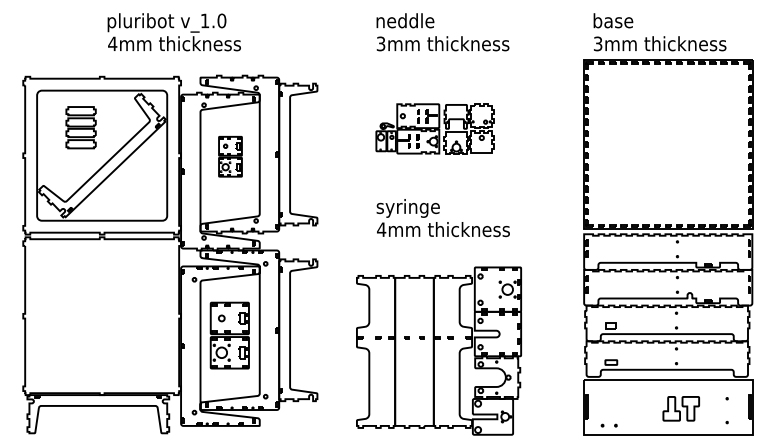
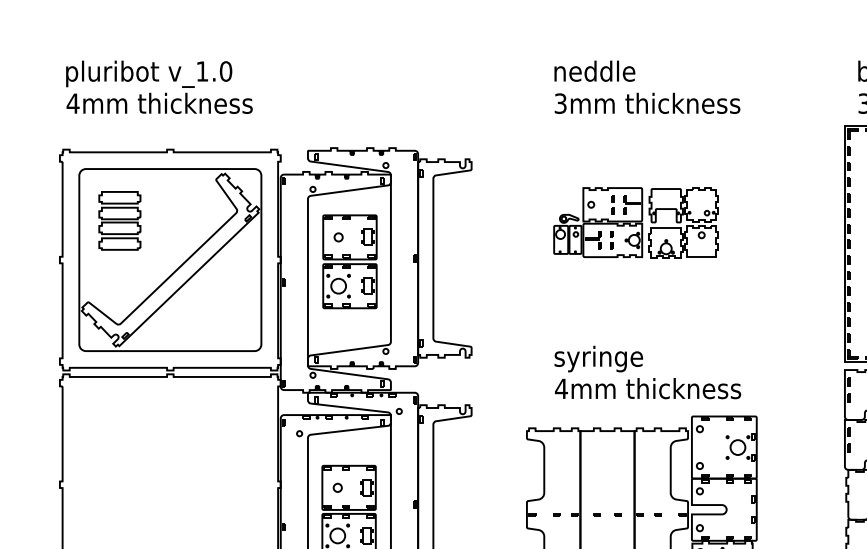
text: (173, 32) -> (158, 87), moved
part: (80, 127) -> (119, 220), moved
part: (230, 156) -> (349, 261), size x1.67
text: (442, 218) -> (646, 373), moved

